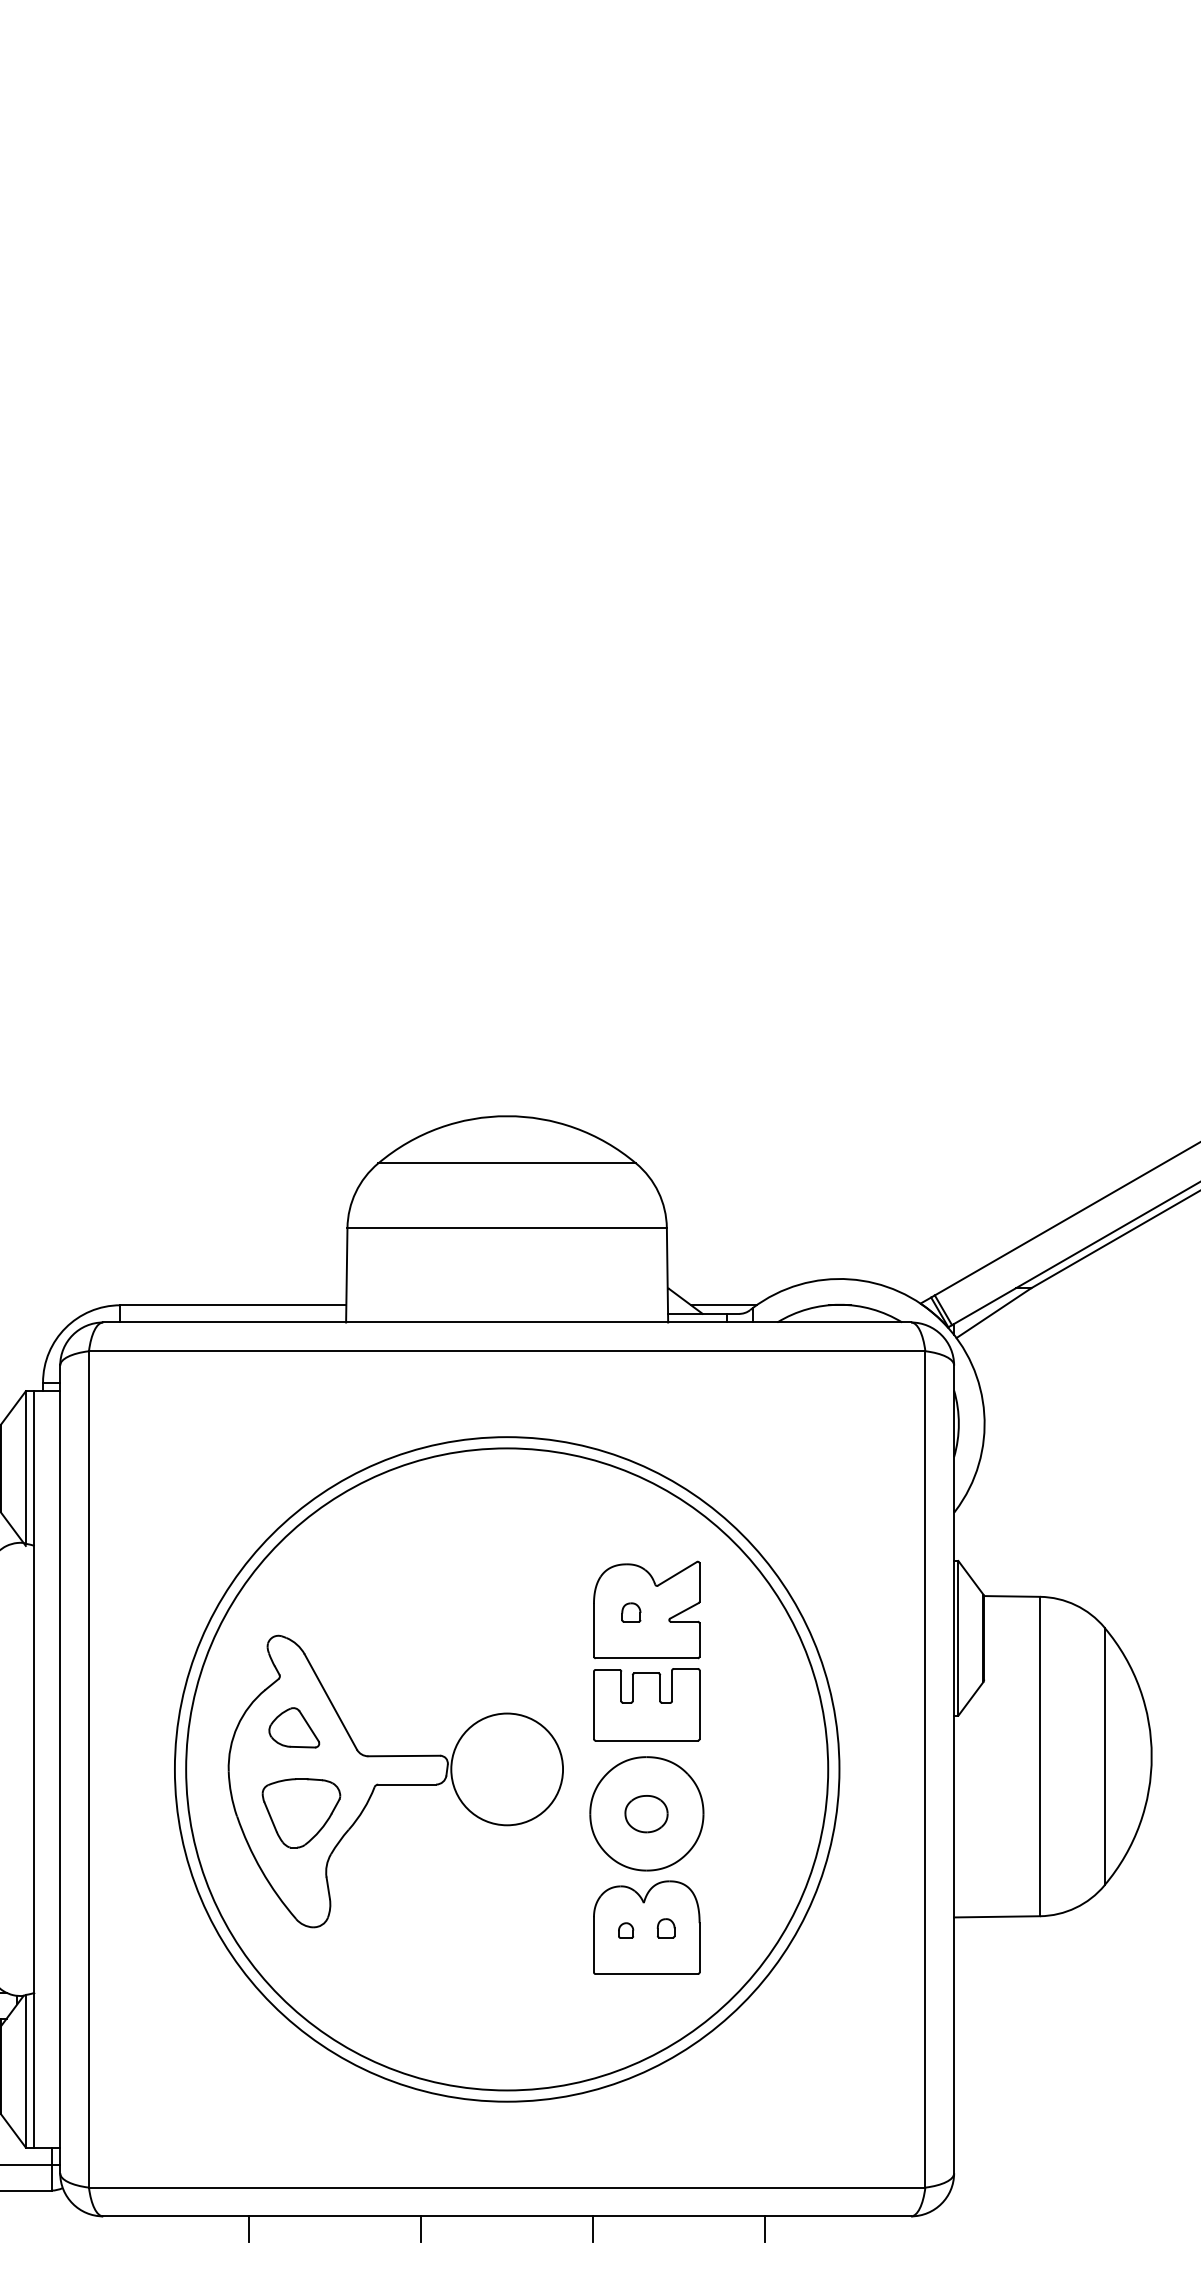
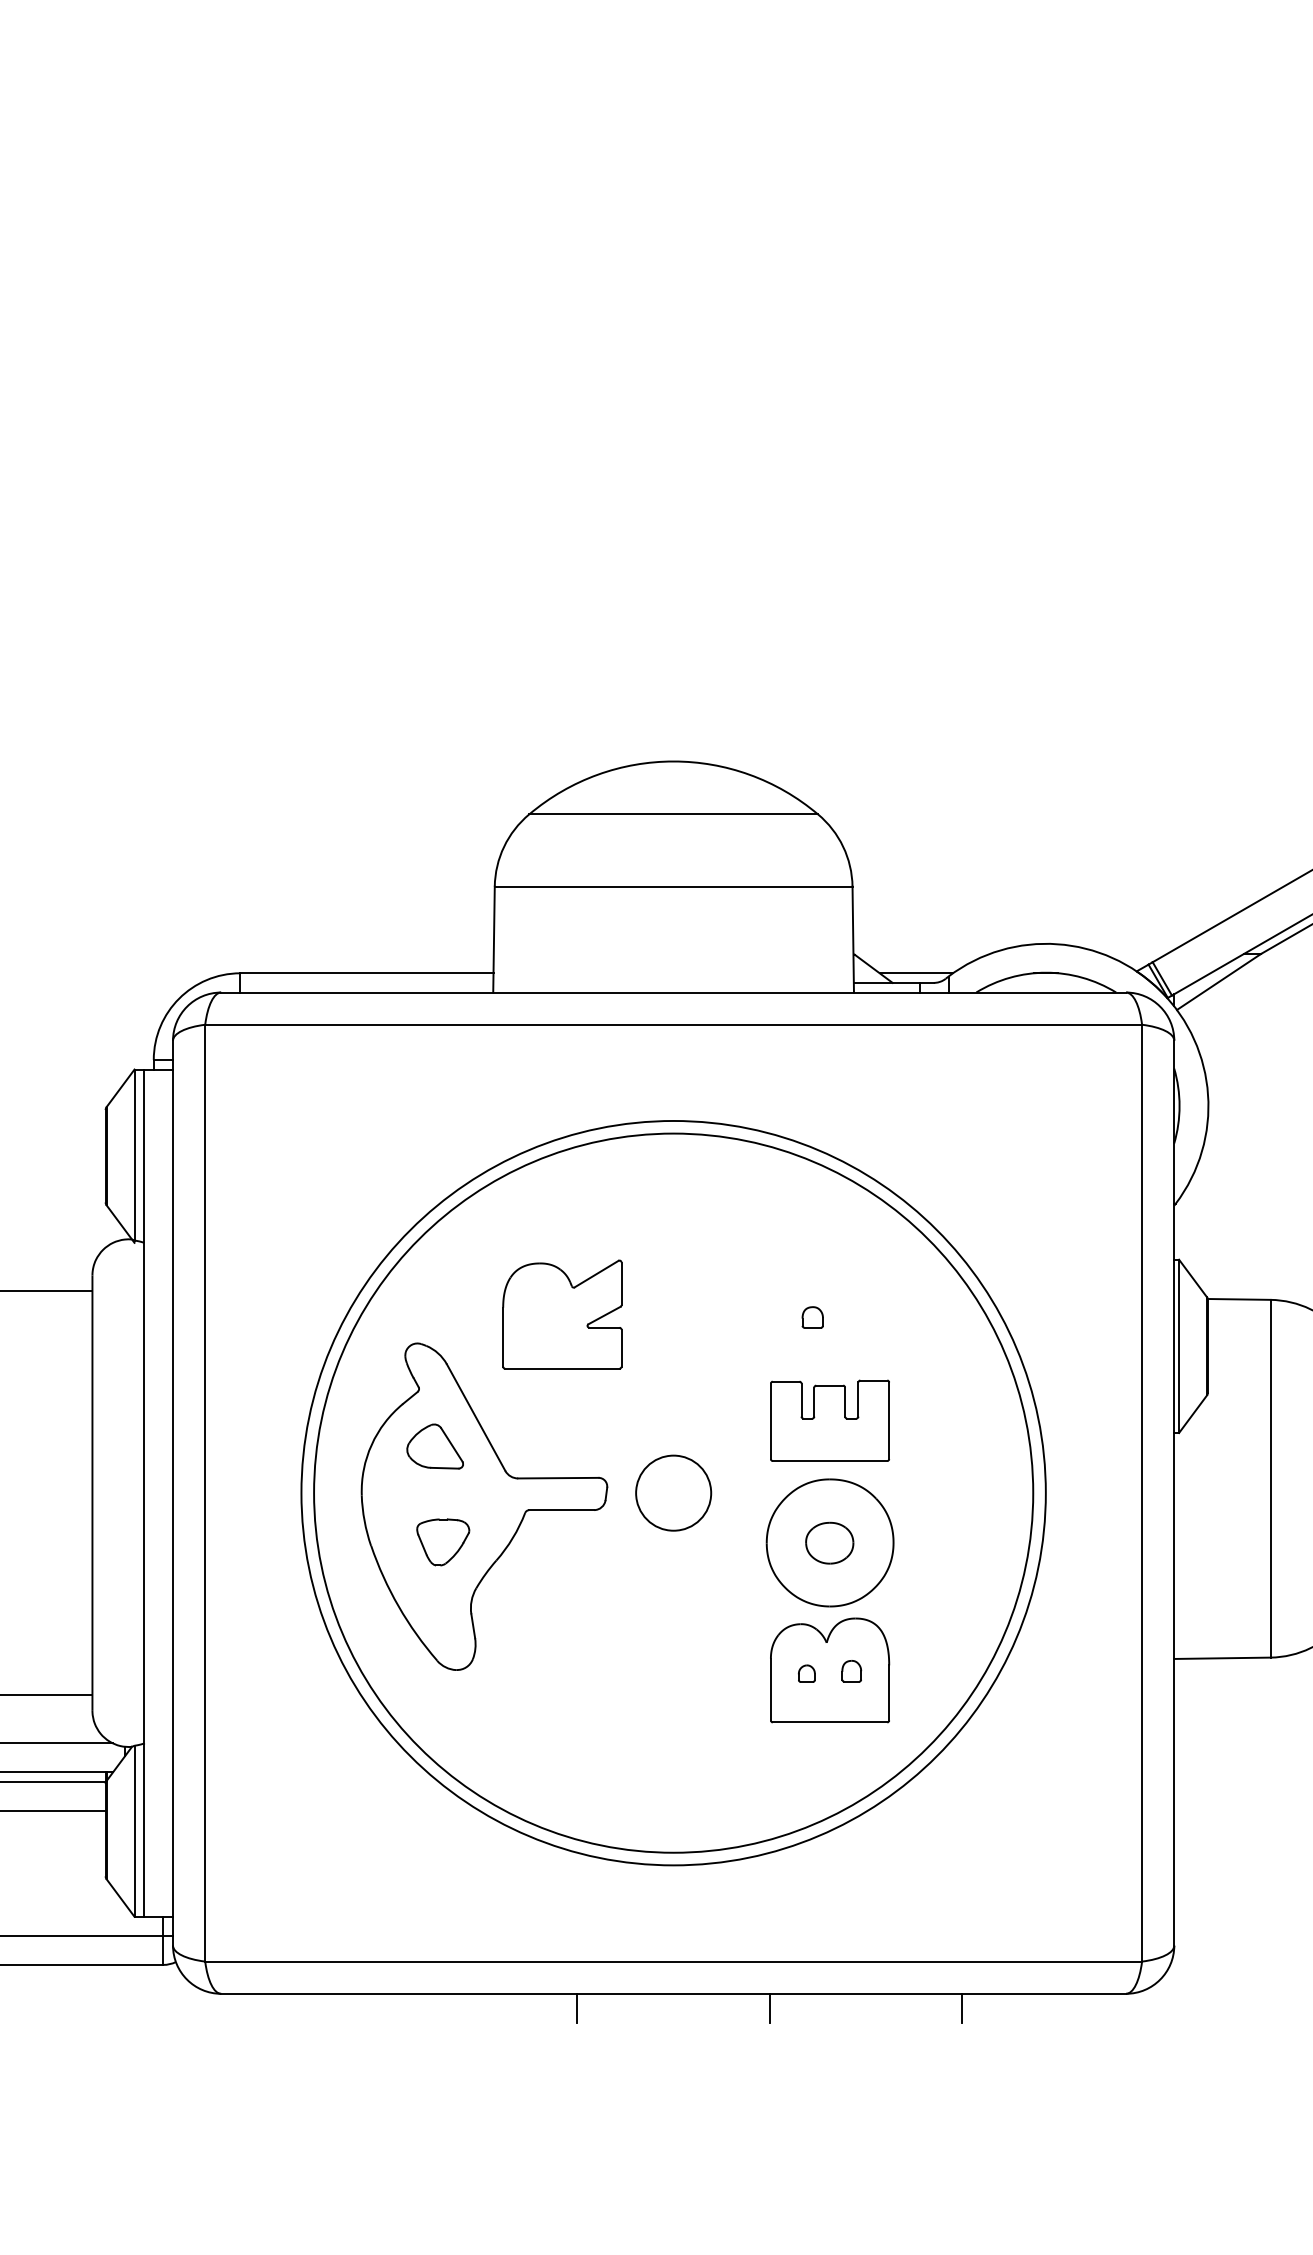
part: (646, 1609) -> (562, 1314), moved
circle: (507, 1769) -> (674, 1493), size x0.6
part: (301, 1813) -> (443, 1542), size x0.6
line: (249, 2229) -> (385, 2008), removed

